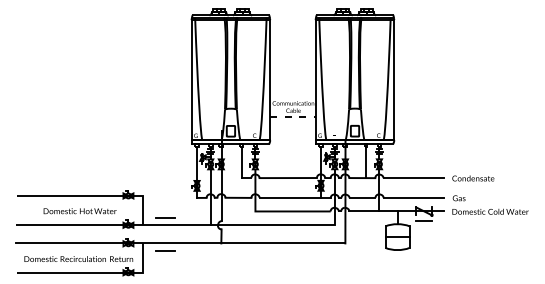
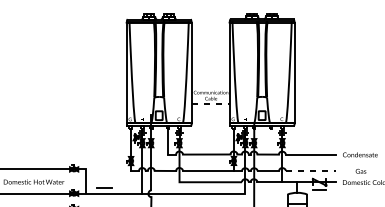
line: (365, 162) -> (270, 141), removed
line: (413, 198) -> (310, 171), solid -> dashed
text: (458, 198) -> (360, 171), moved

